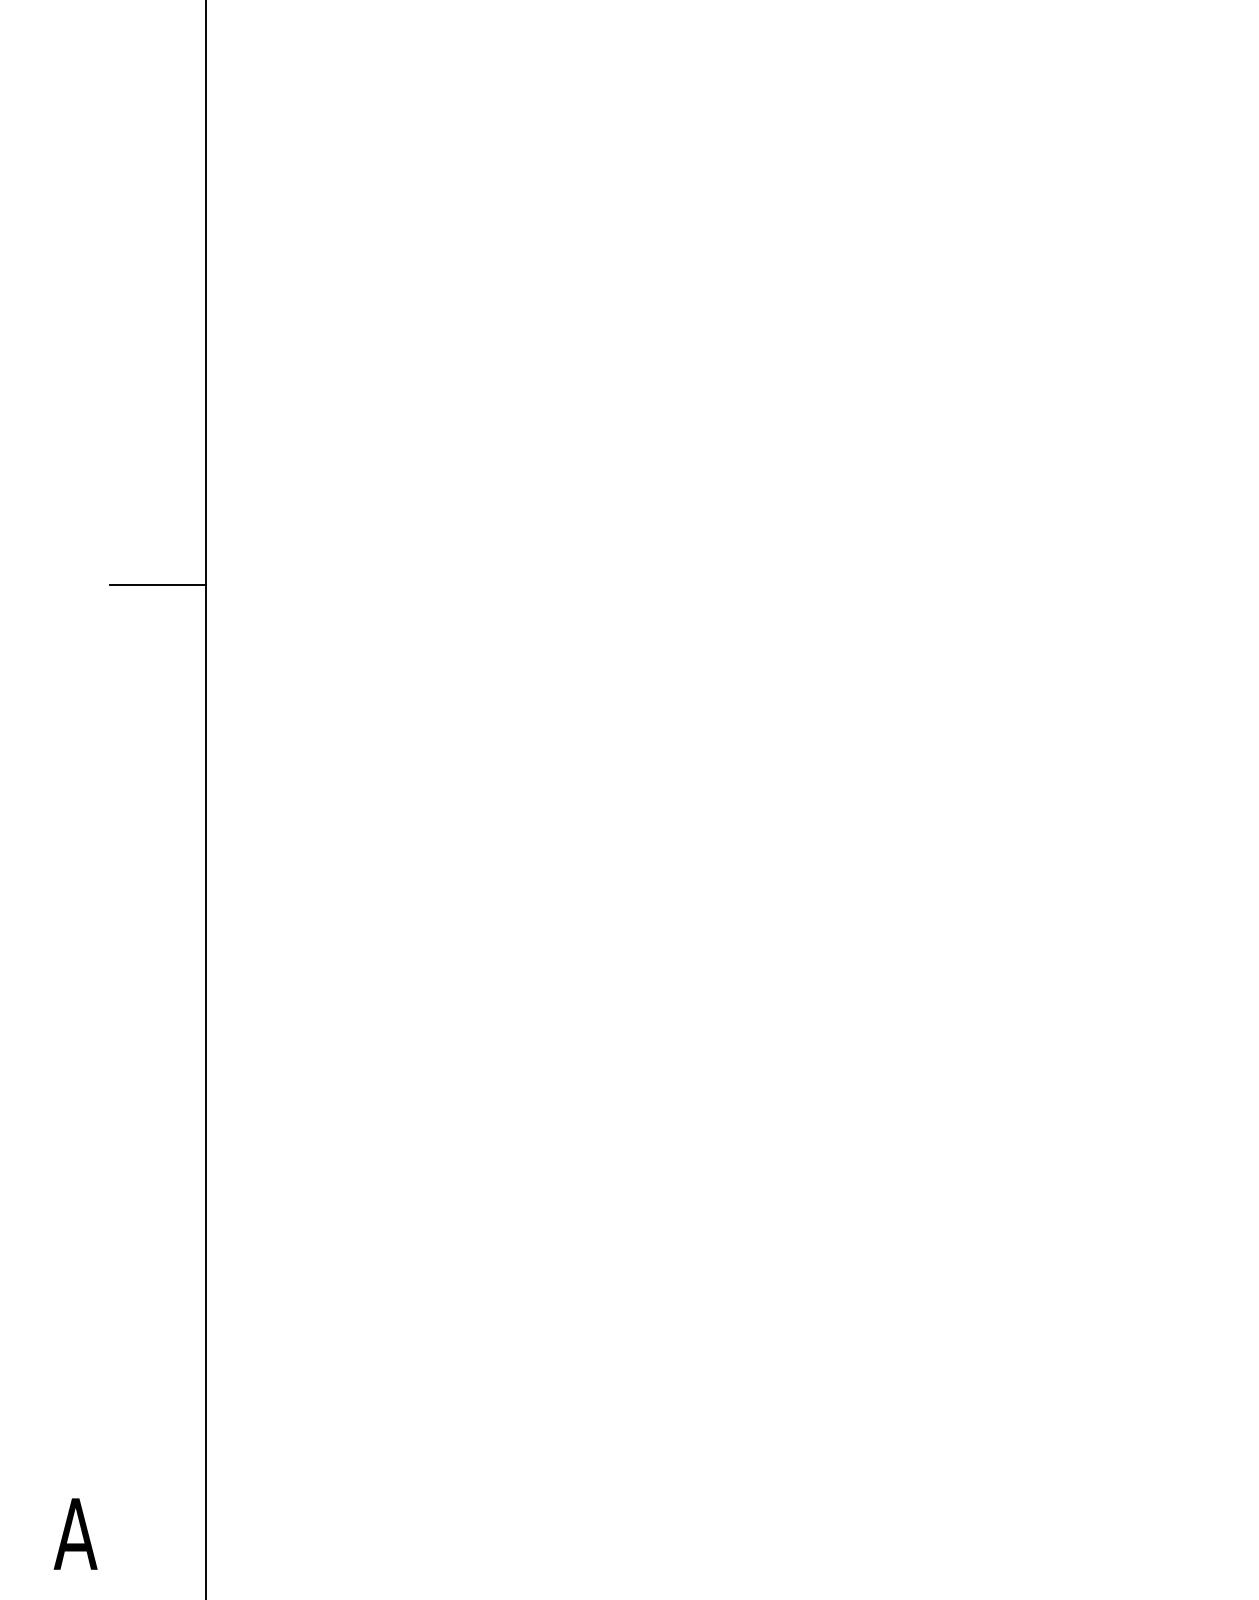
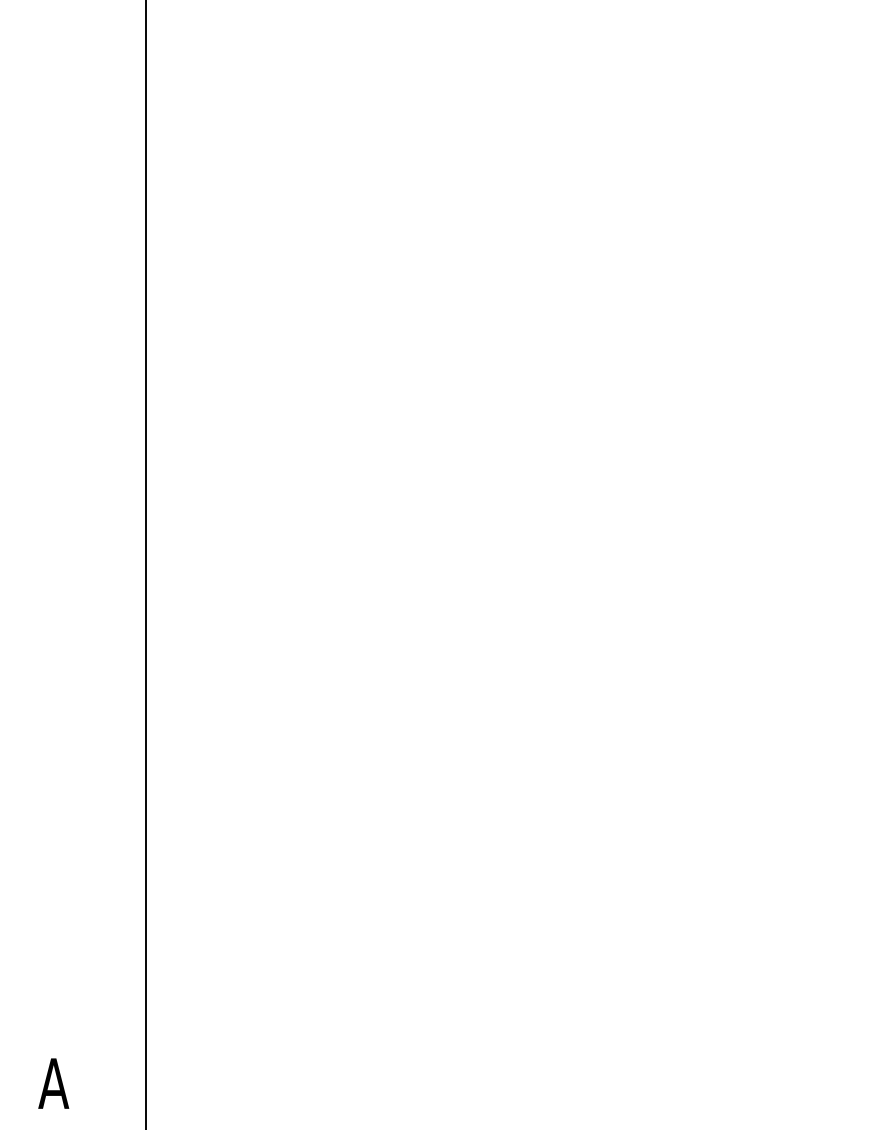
line: (157, 585) -> (111, 413), removed

